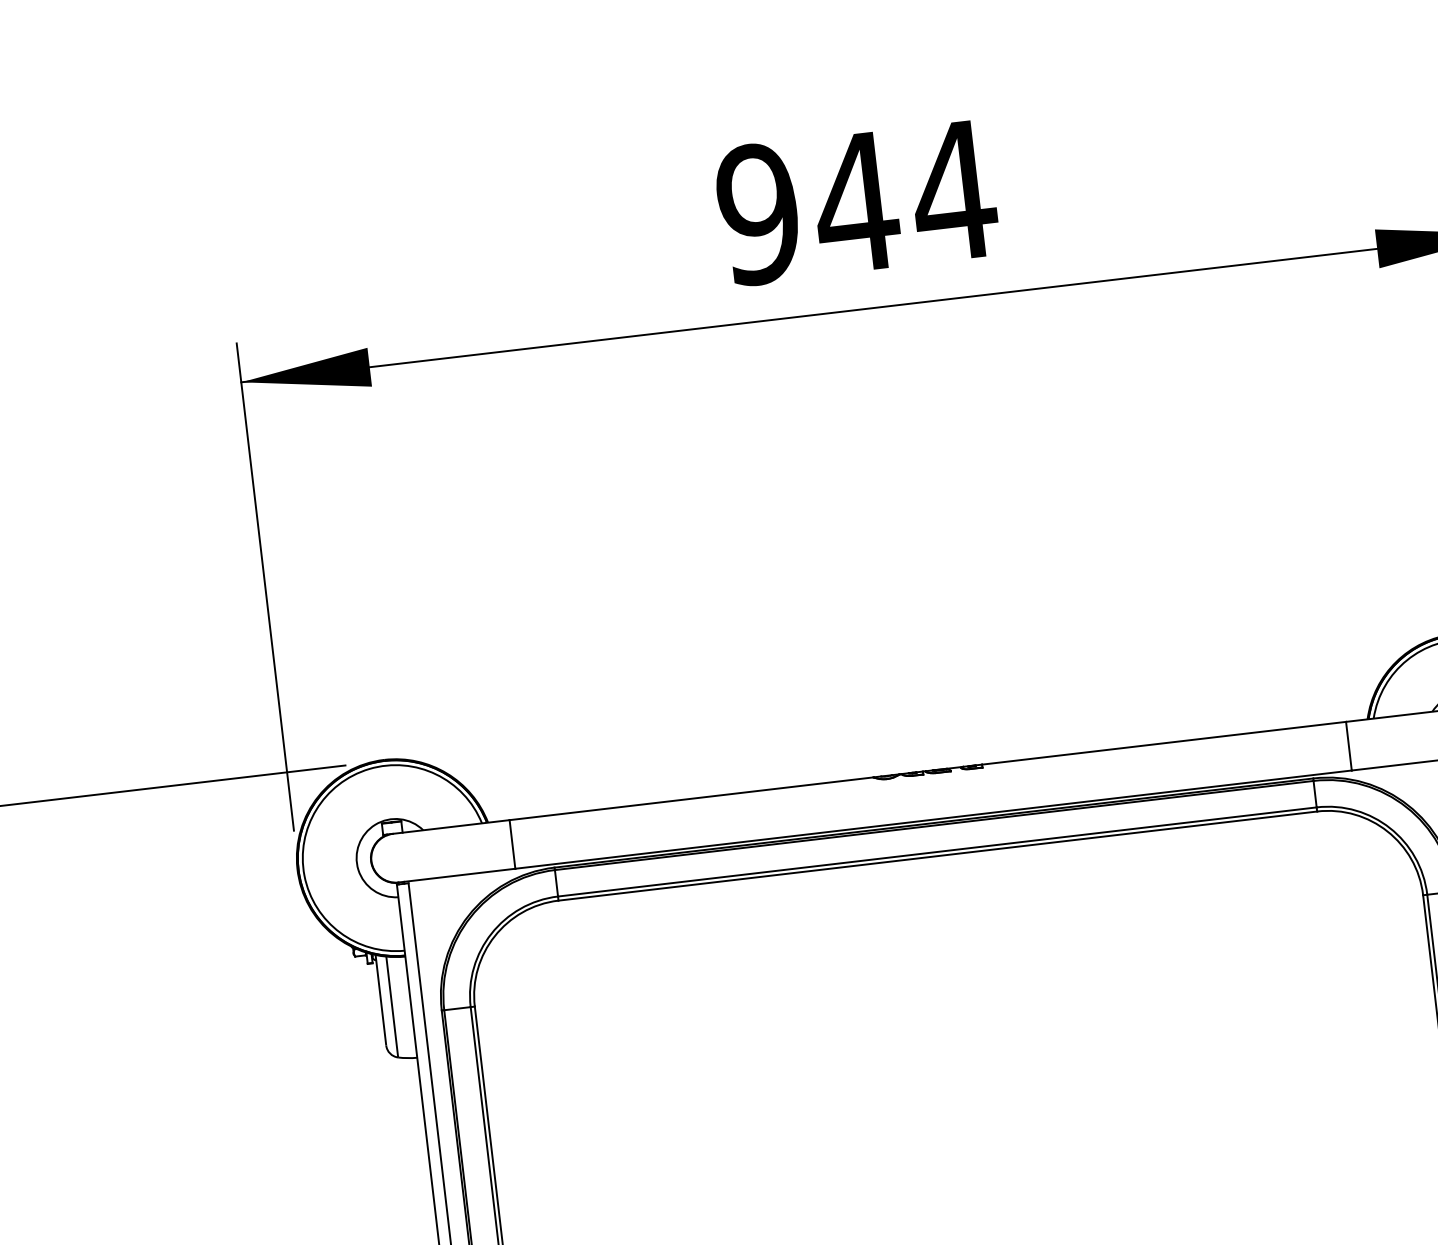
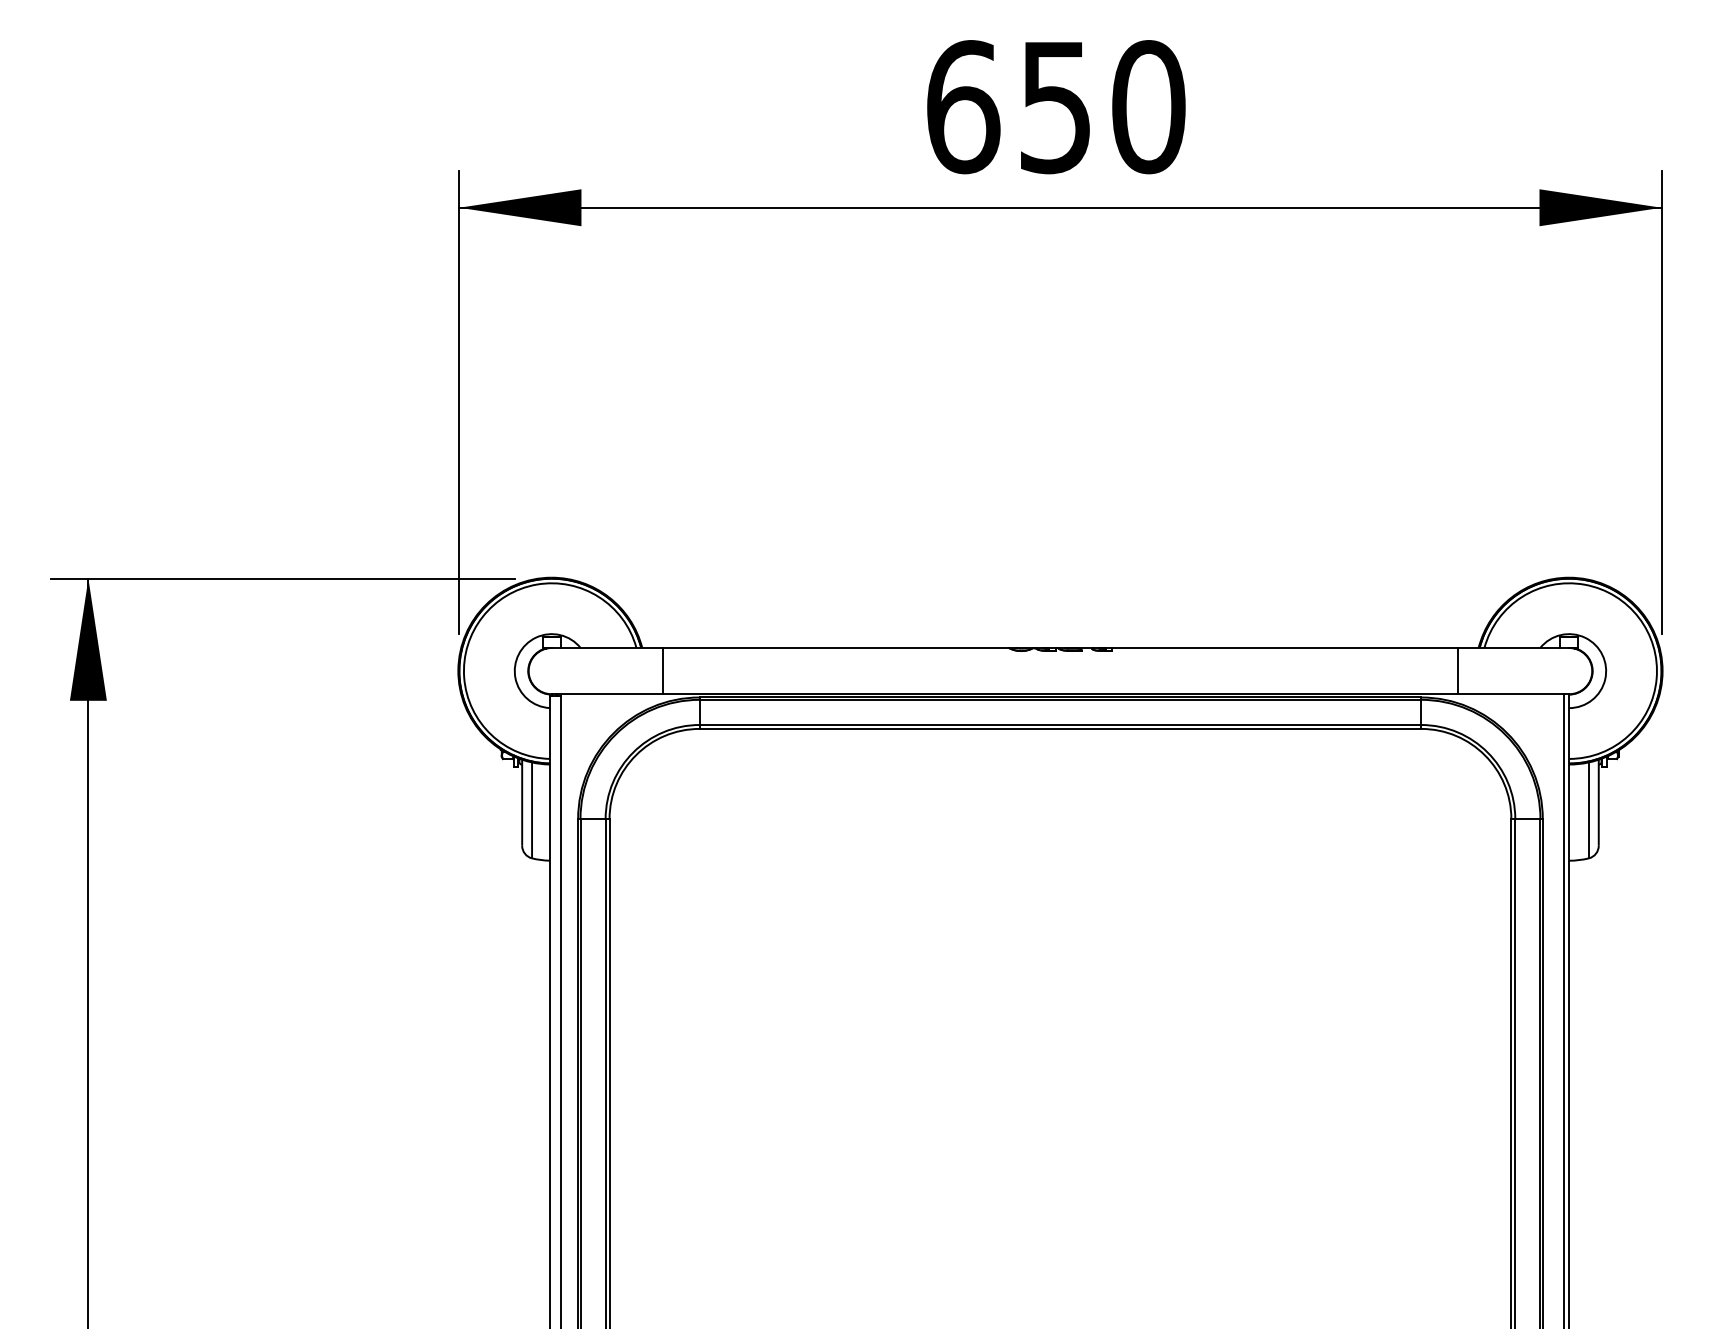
text: (856, 203) -> (1056, 107), 944 -> 650

